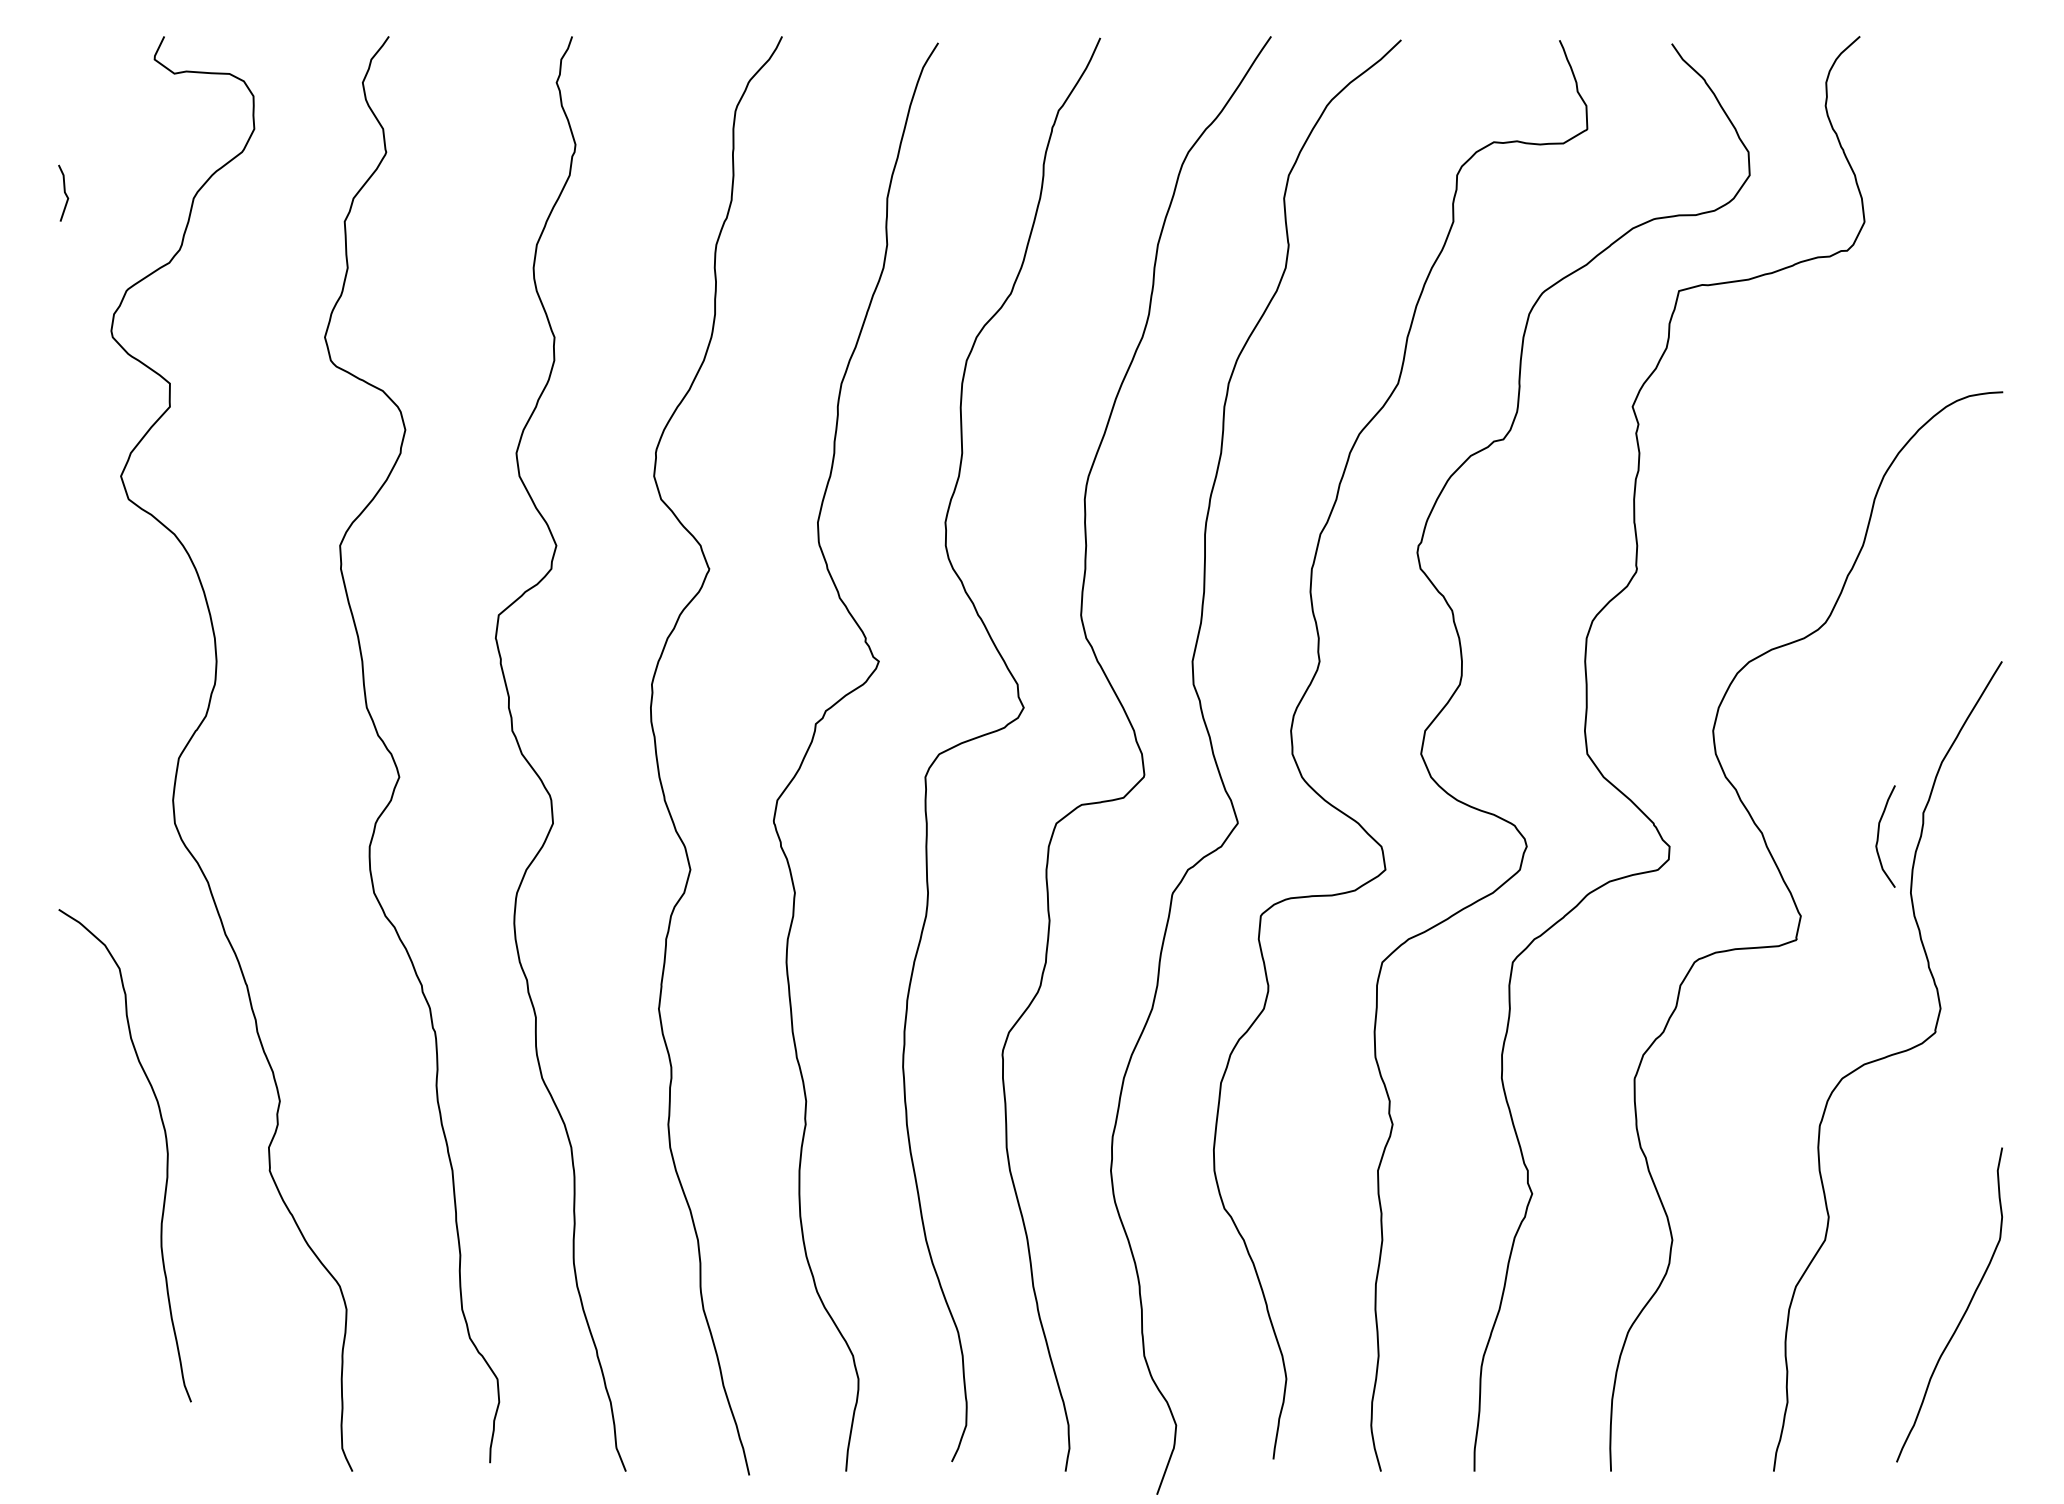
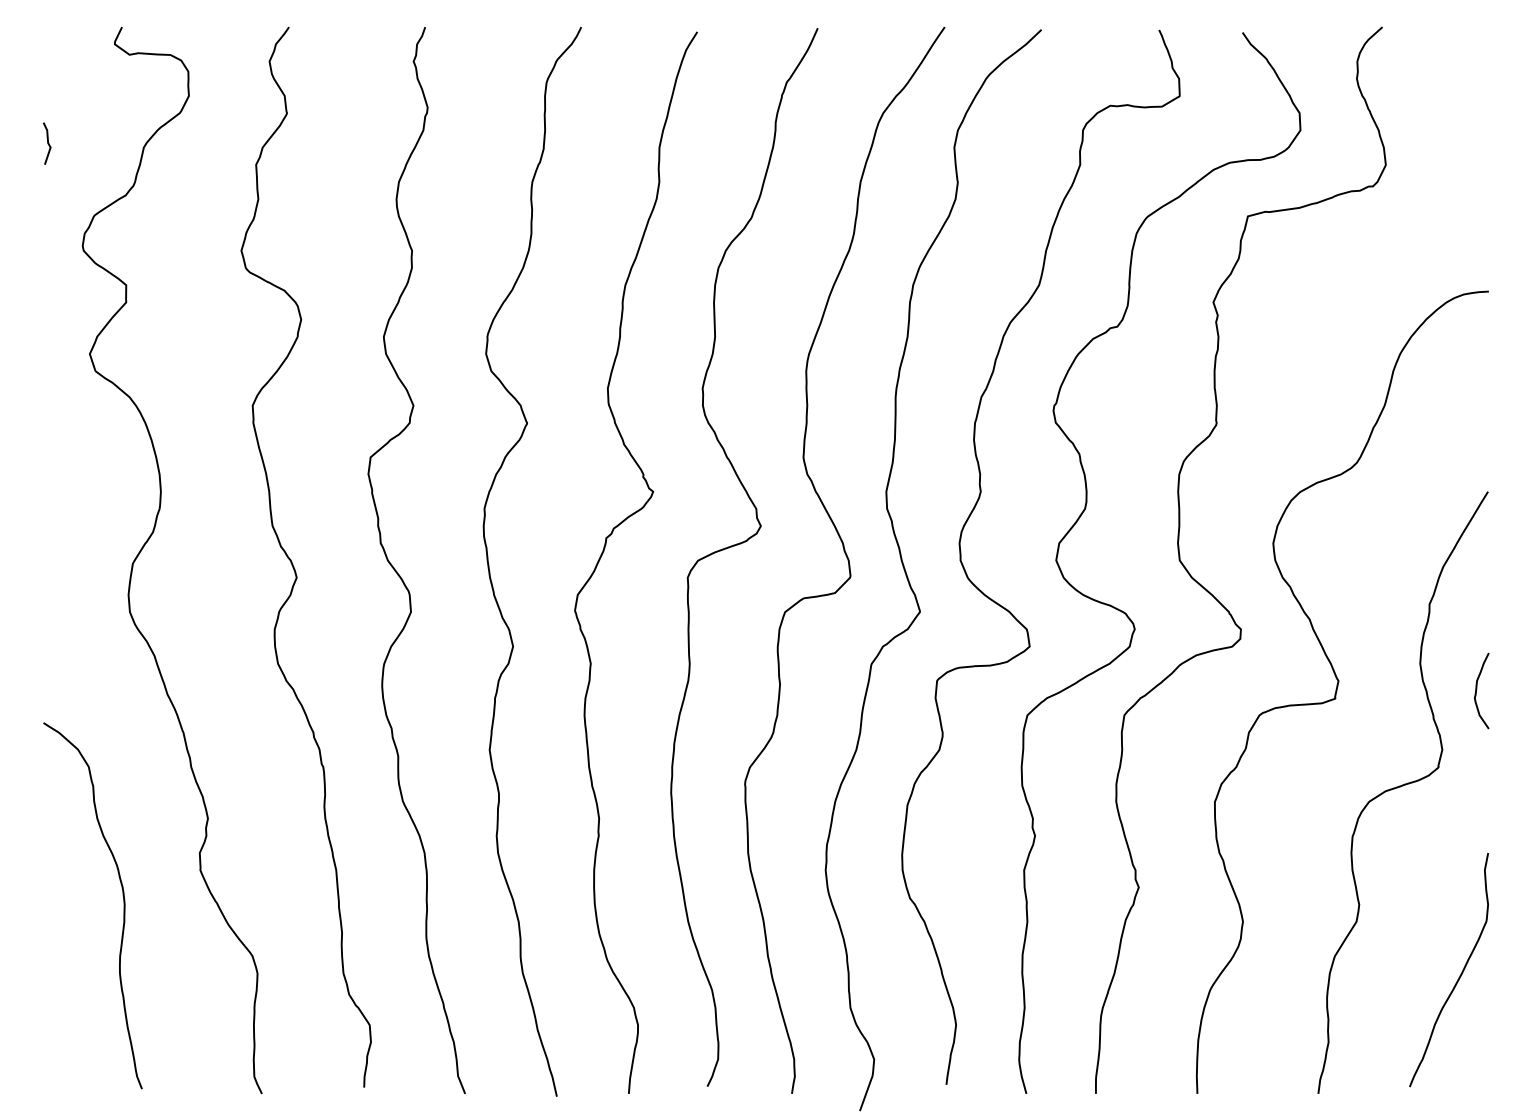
curve: (1879, 833) -> (1477, 688), moved
curve: (166, 1156) -> (123, 906), moved

